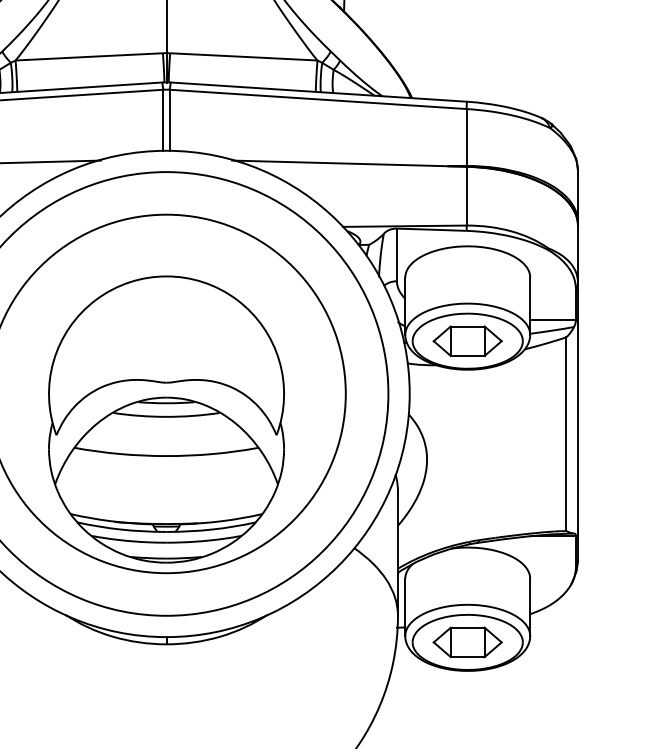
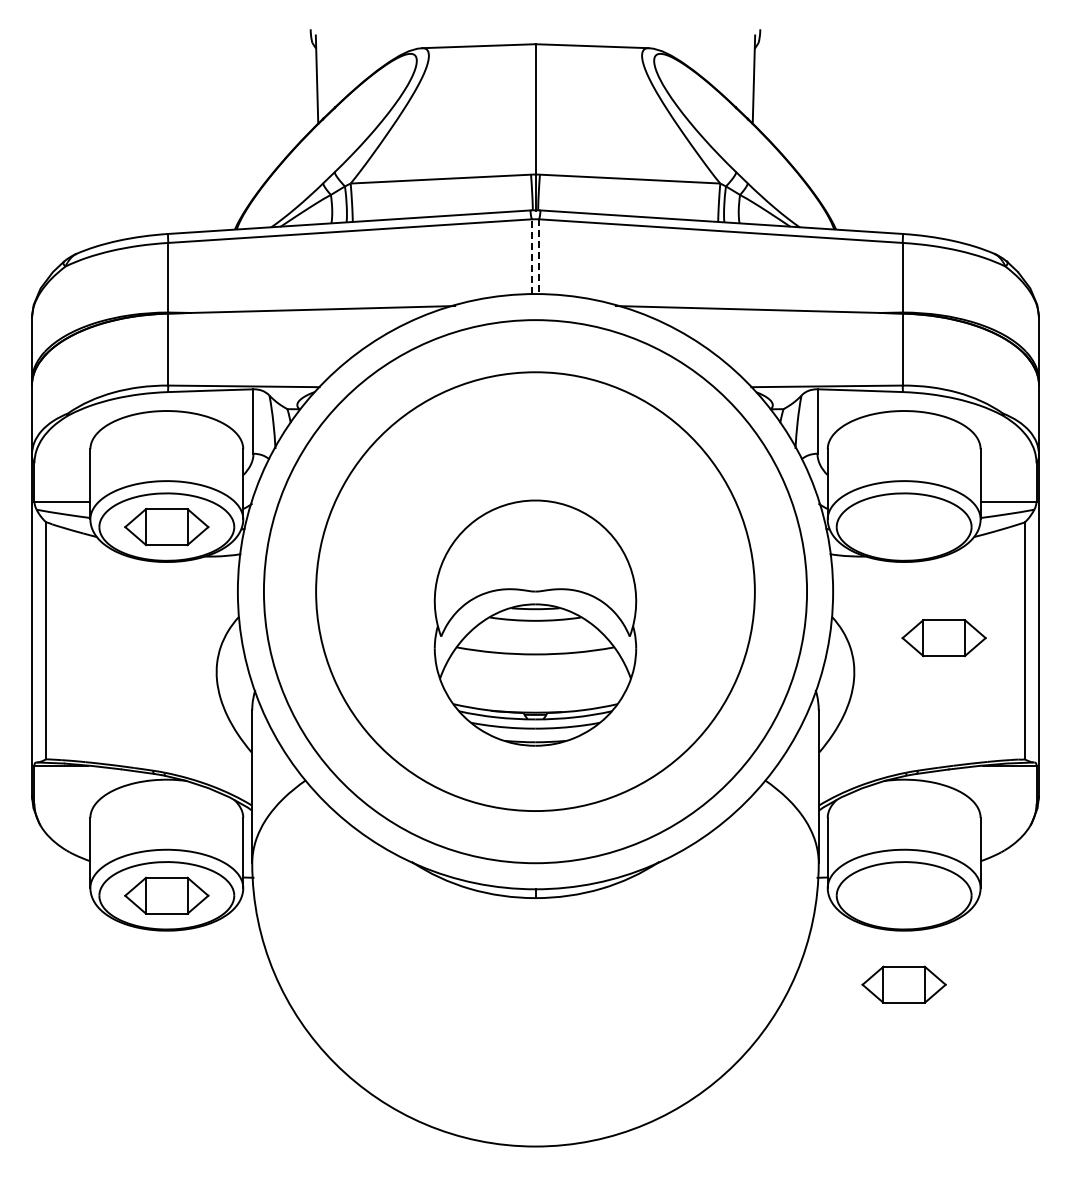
line: (163, 120) -> (531, 256), solid -> dashed
line: (169, 120) -> (539, 256), solid -> dashed
part: (467, 341) -> (943, 638), moved
part: (166, 419) -> (535, 623), size x0.7
part: (467, 642) -> (903, 984), moved

